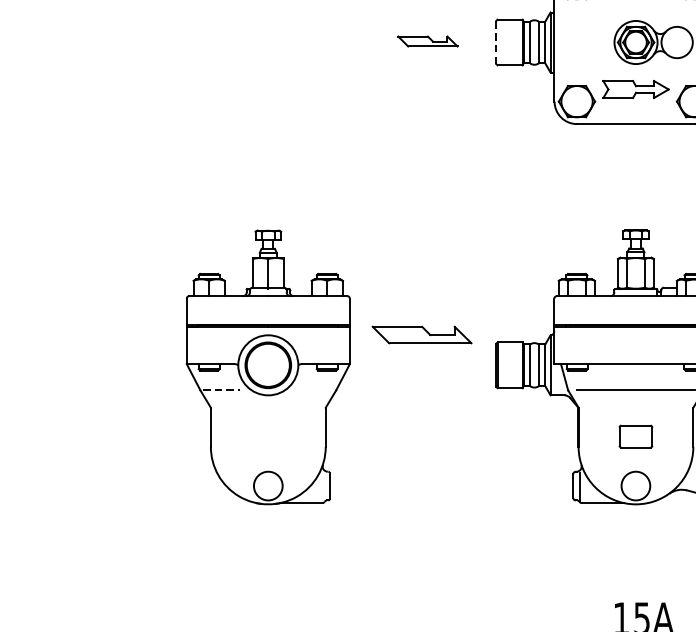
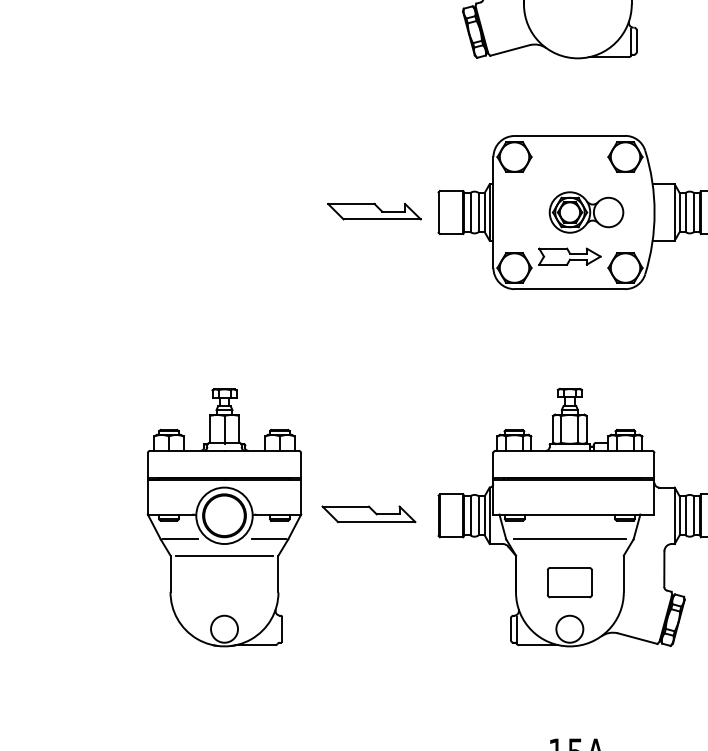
part: (427, 41) -> (374, 211), size x1.67
line: (496, 42) -> (438, 212), dashed -> solid
part: (421, 335) -> (368, 514), moved
line: (221, 390) -> (180, 539), dashed -> solid
line: (315, 390) -> (268, 539), added
line: (268, 407) -> (224, 555), added
part: (635, 436) -> (569, 582), size x1.43

